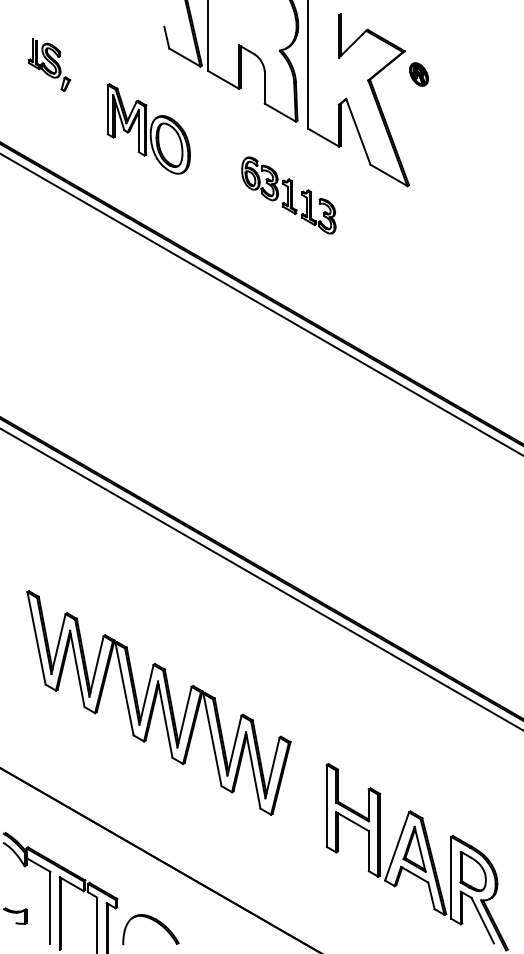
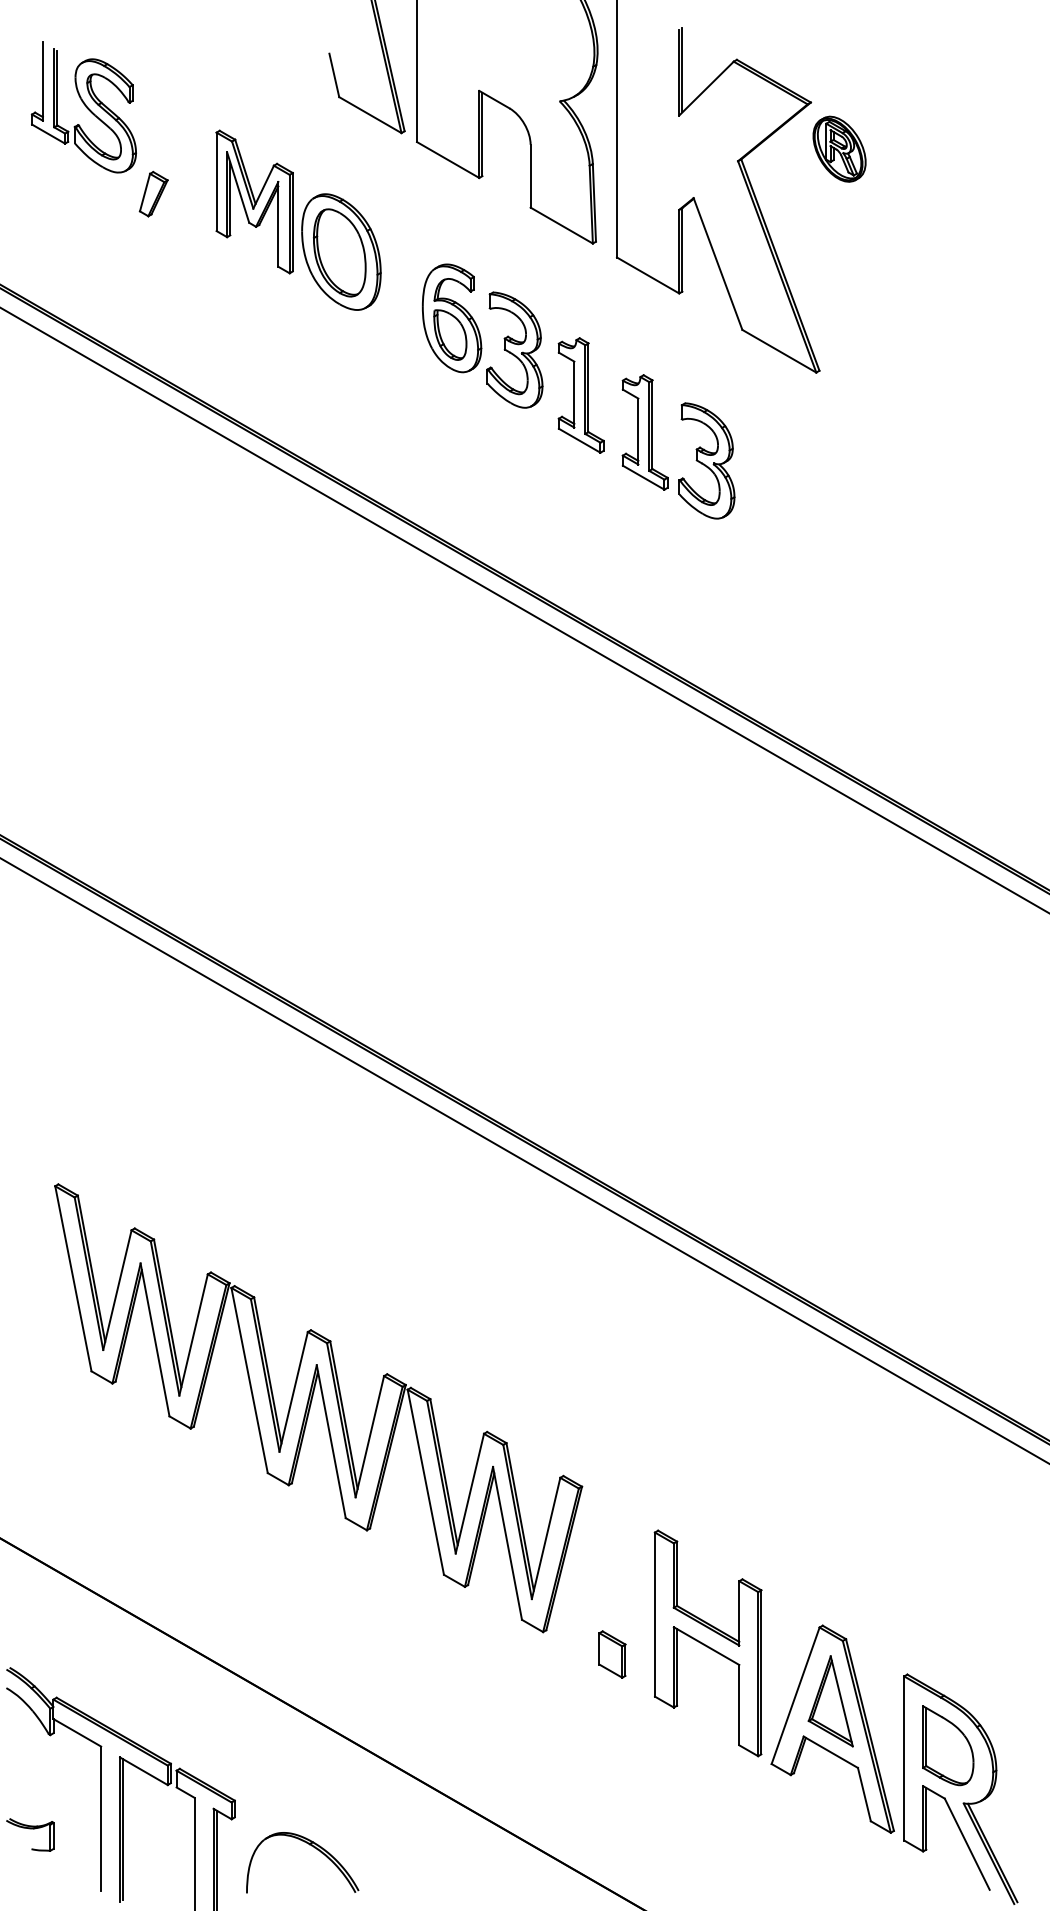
part: (49, 64) -> (99, 129), size x1.67
part: (418, 74) -> (838, 149), size x1.43
part: (148, 128) -> (297, 219), moved
part: (288, 195) -> (578, 391), size x1.67
part: (305, 825) -> (612, 1653), added

